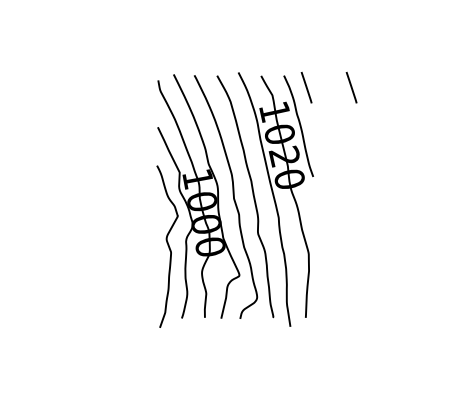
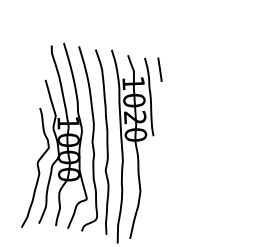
line: (351, 87) -> (192, 75), removed

